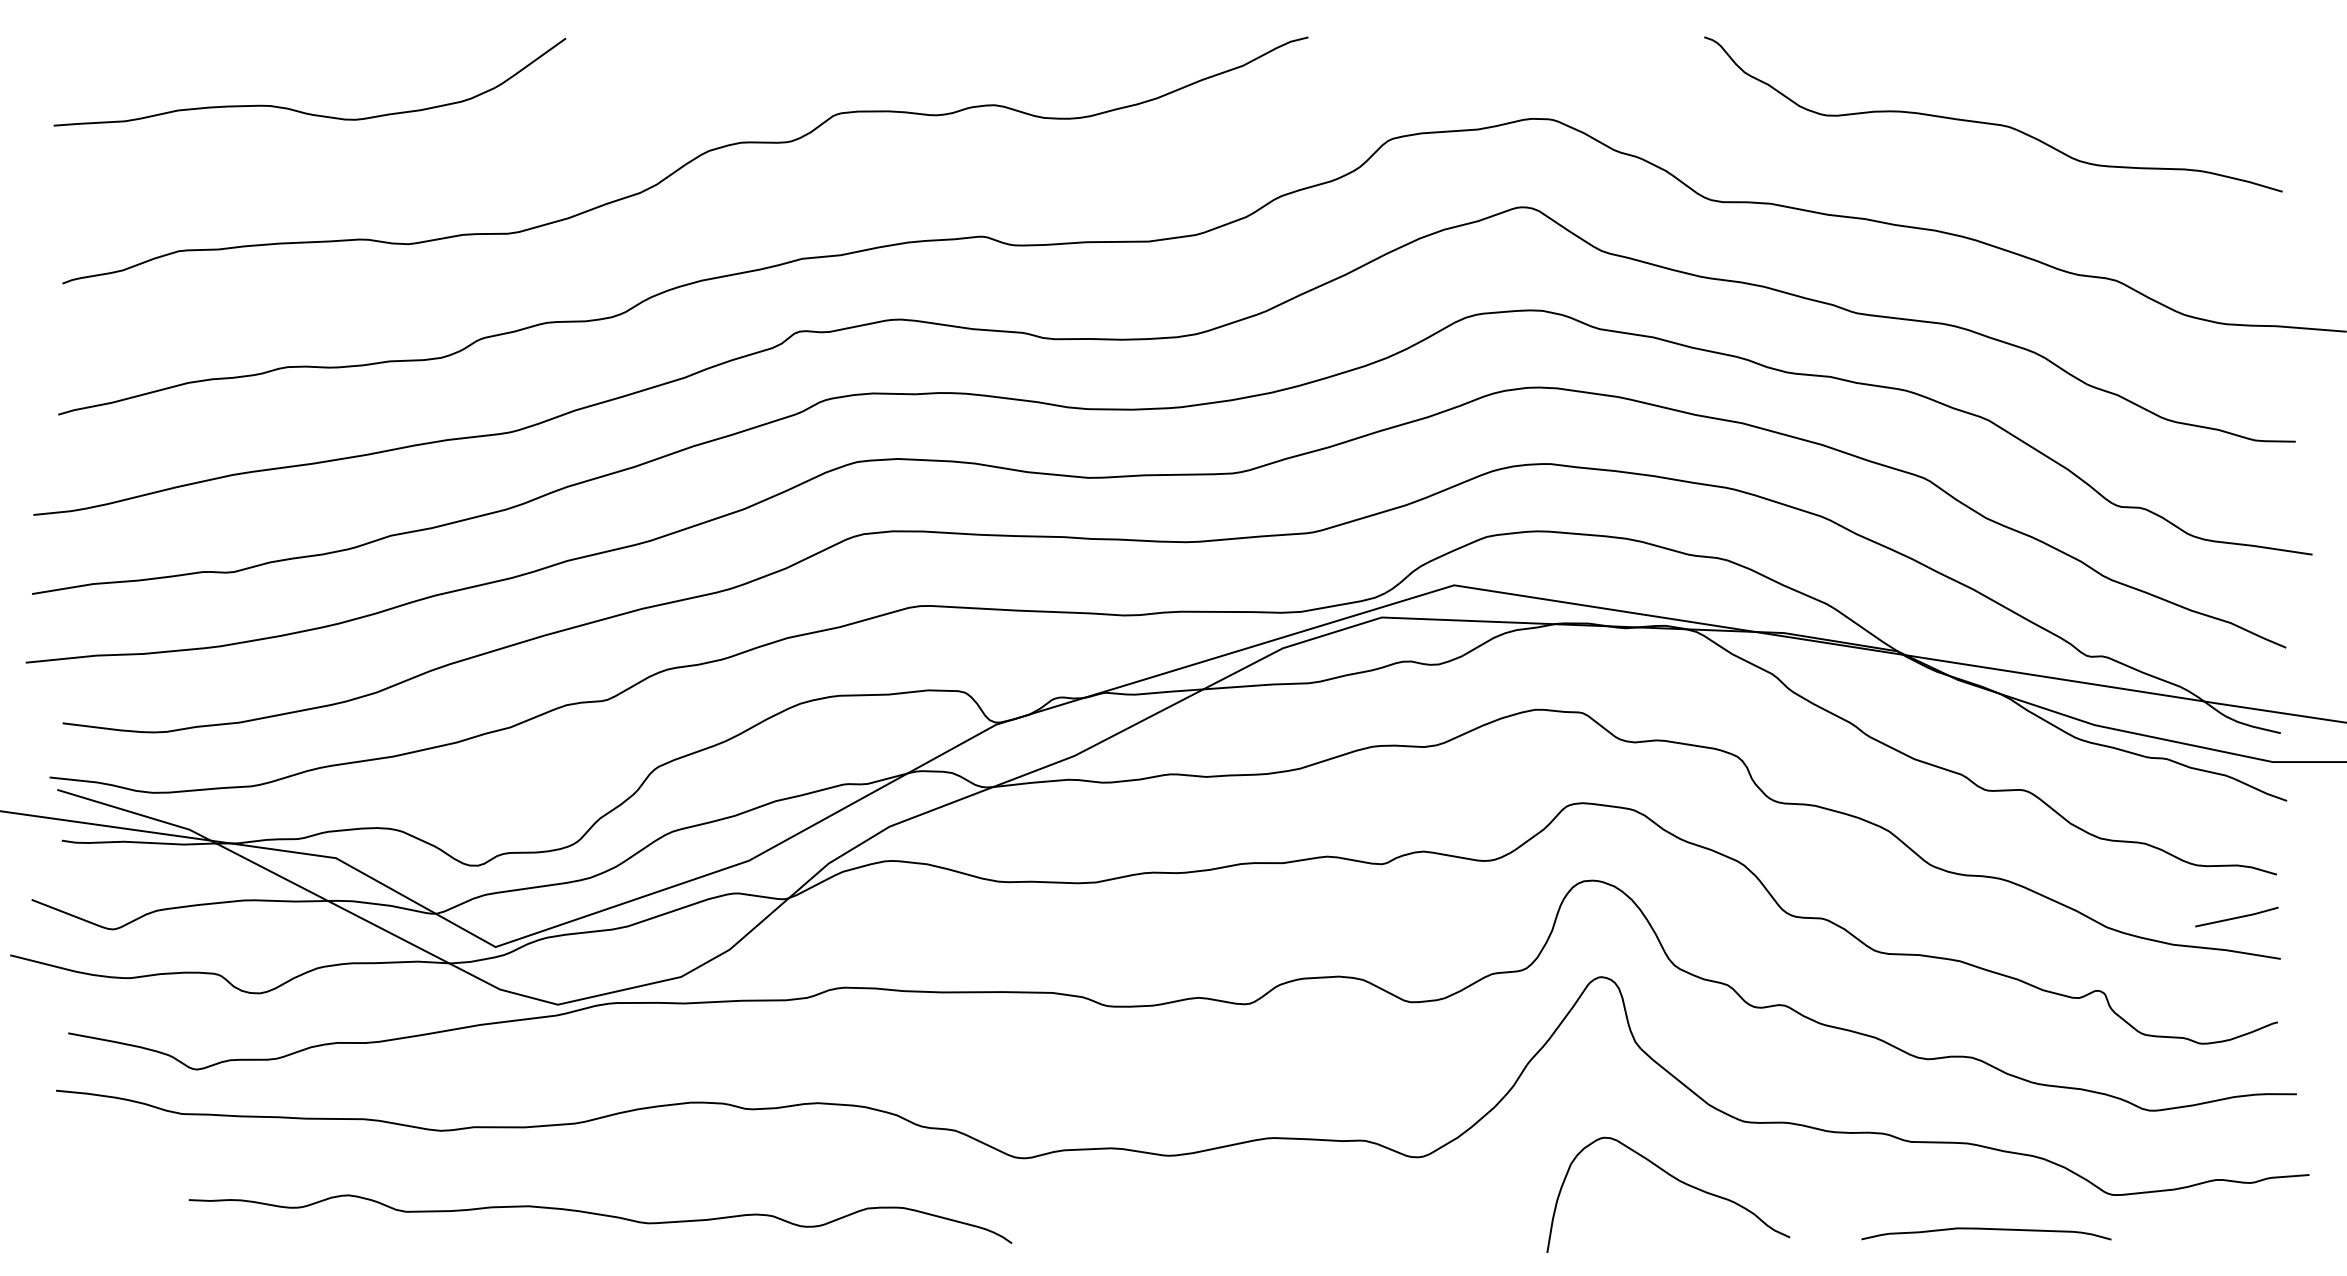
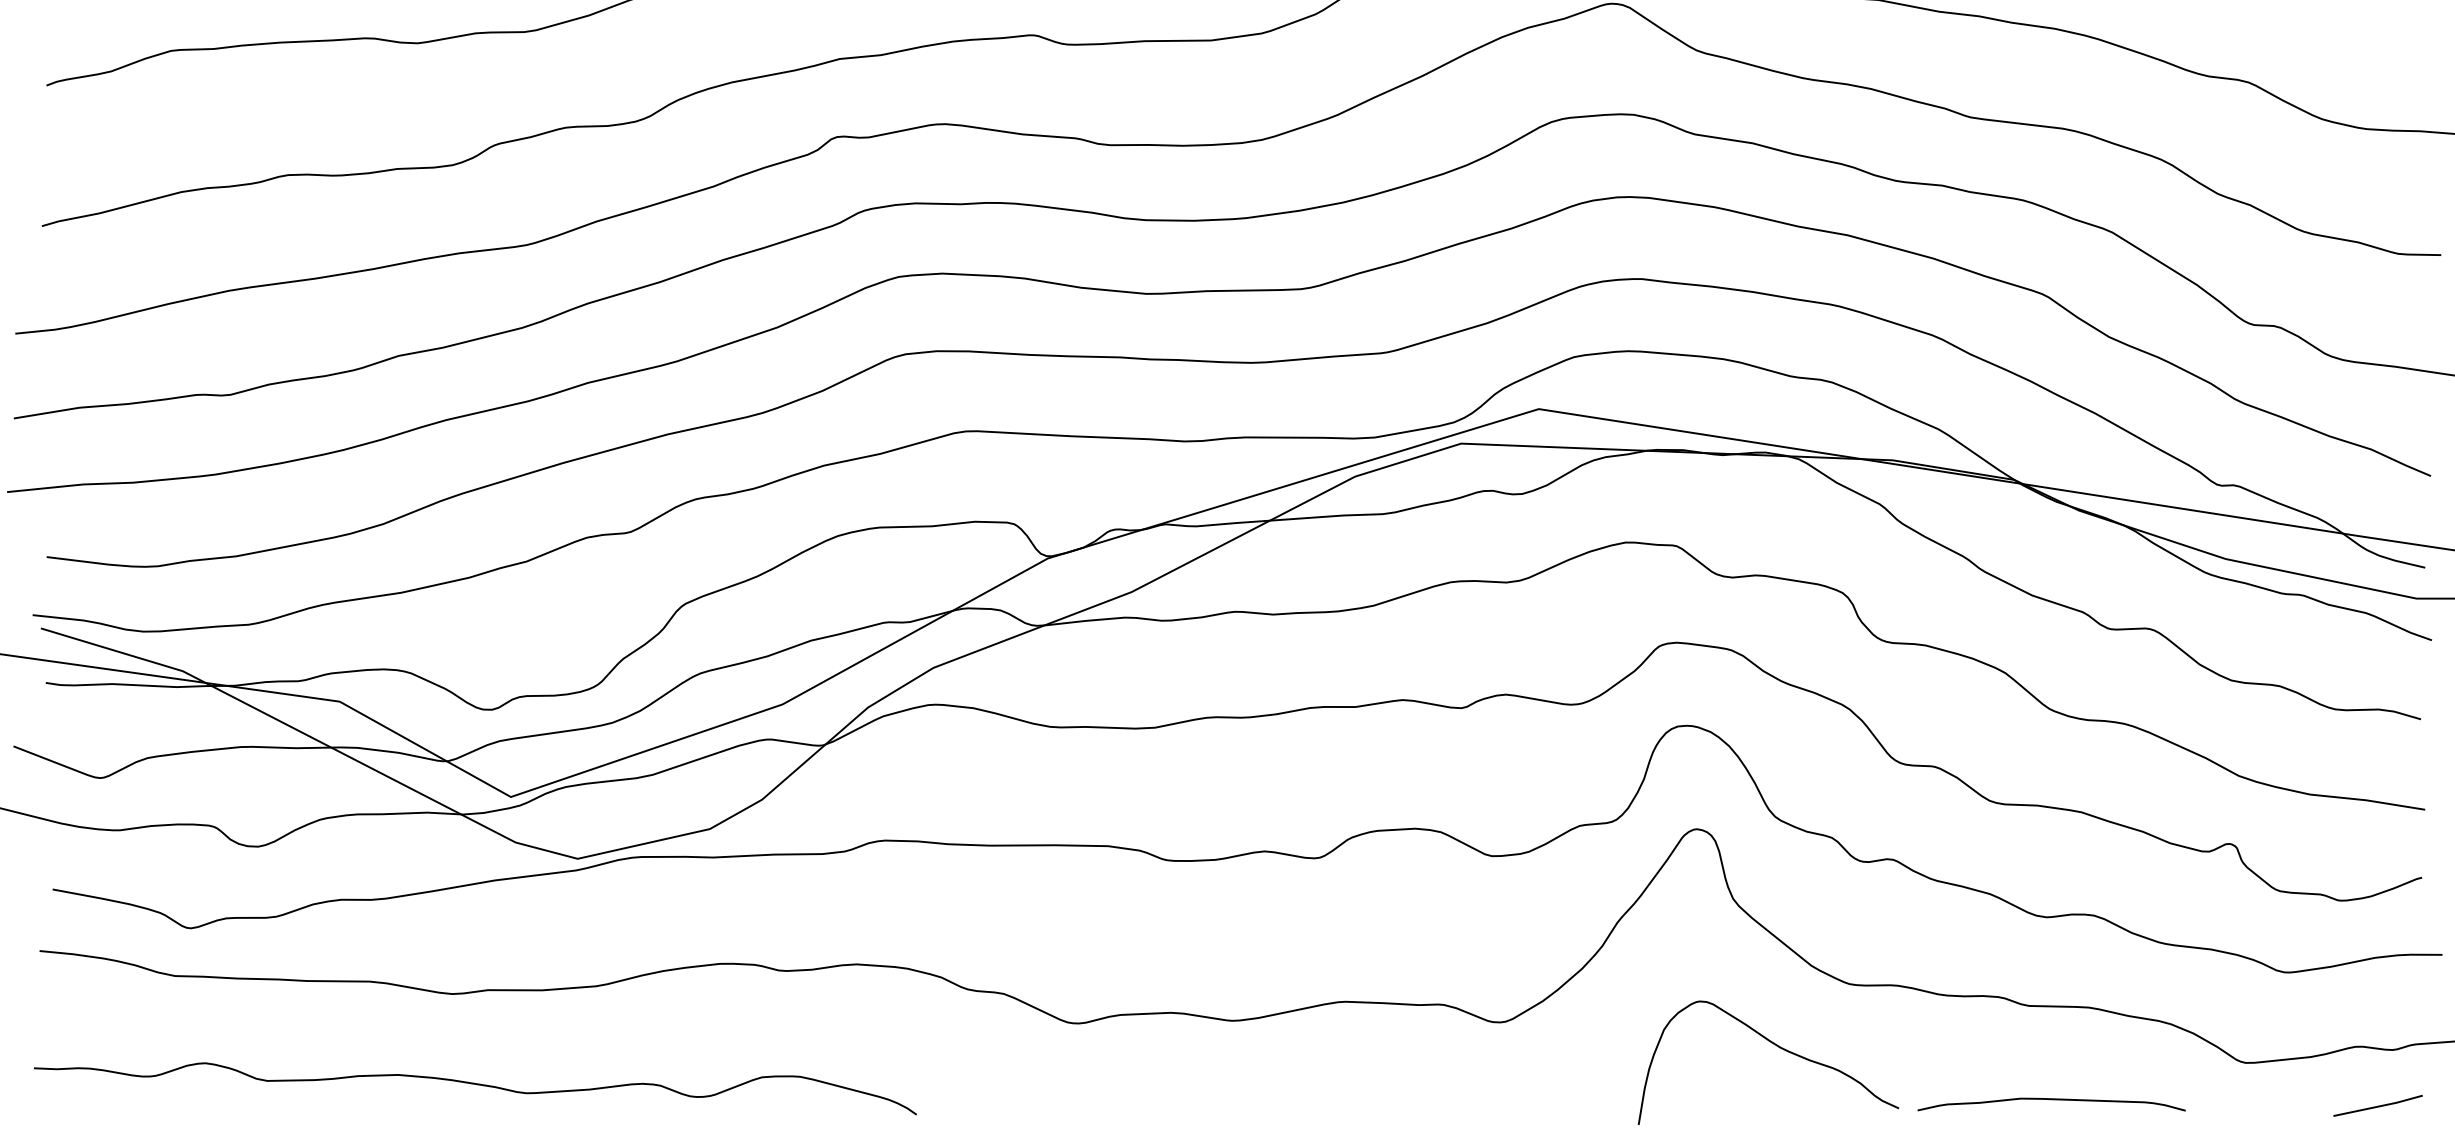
line: (2237, 916) -> (2378, 1105), moved
curve: (600, 1215) -> (475, 1084), moved
curve: (1986, 1229) -> (2051, 1099), moved

